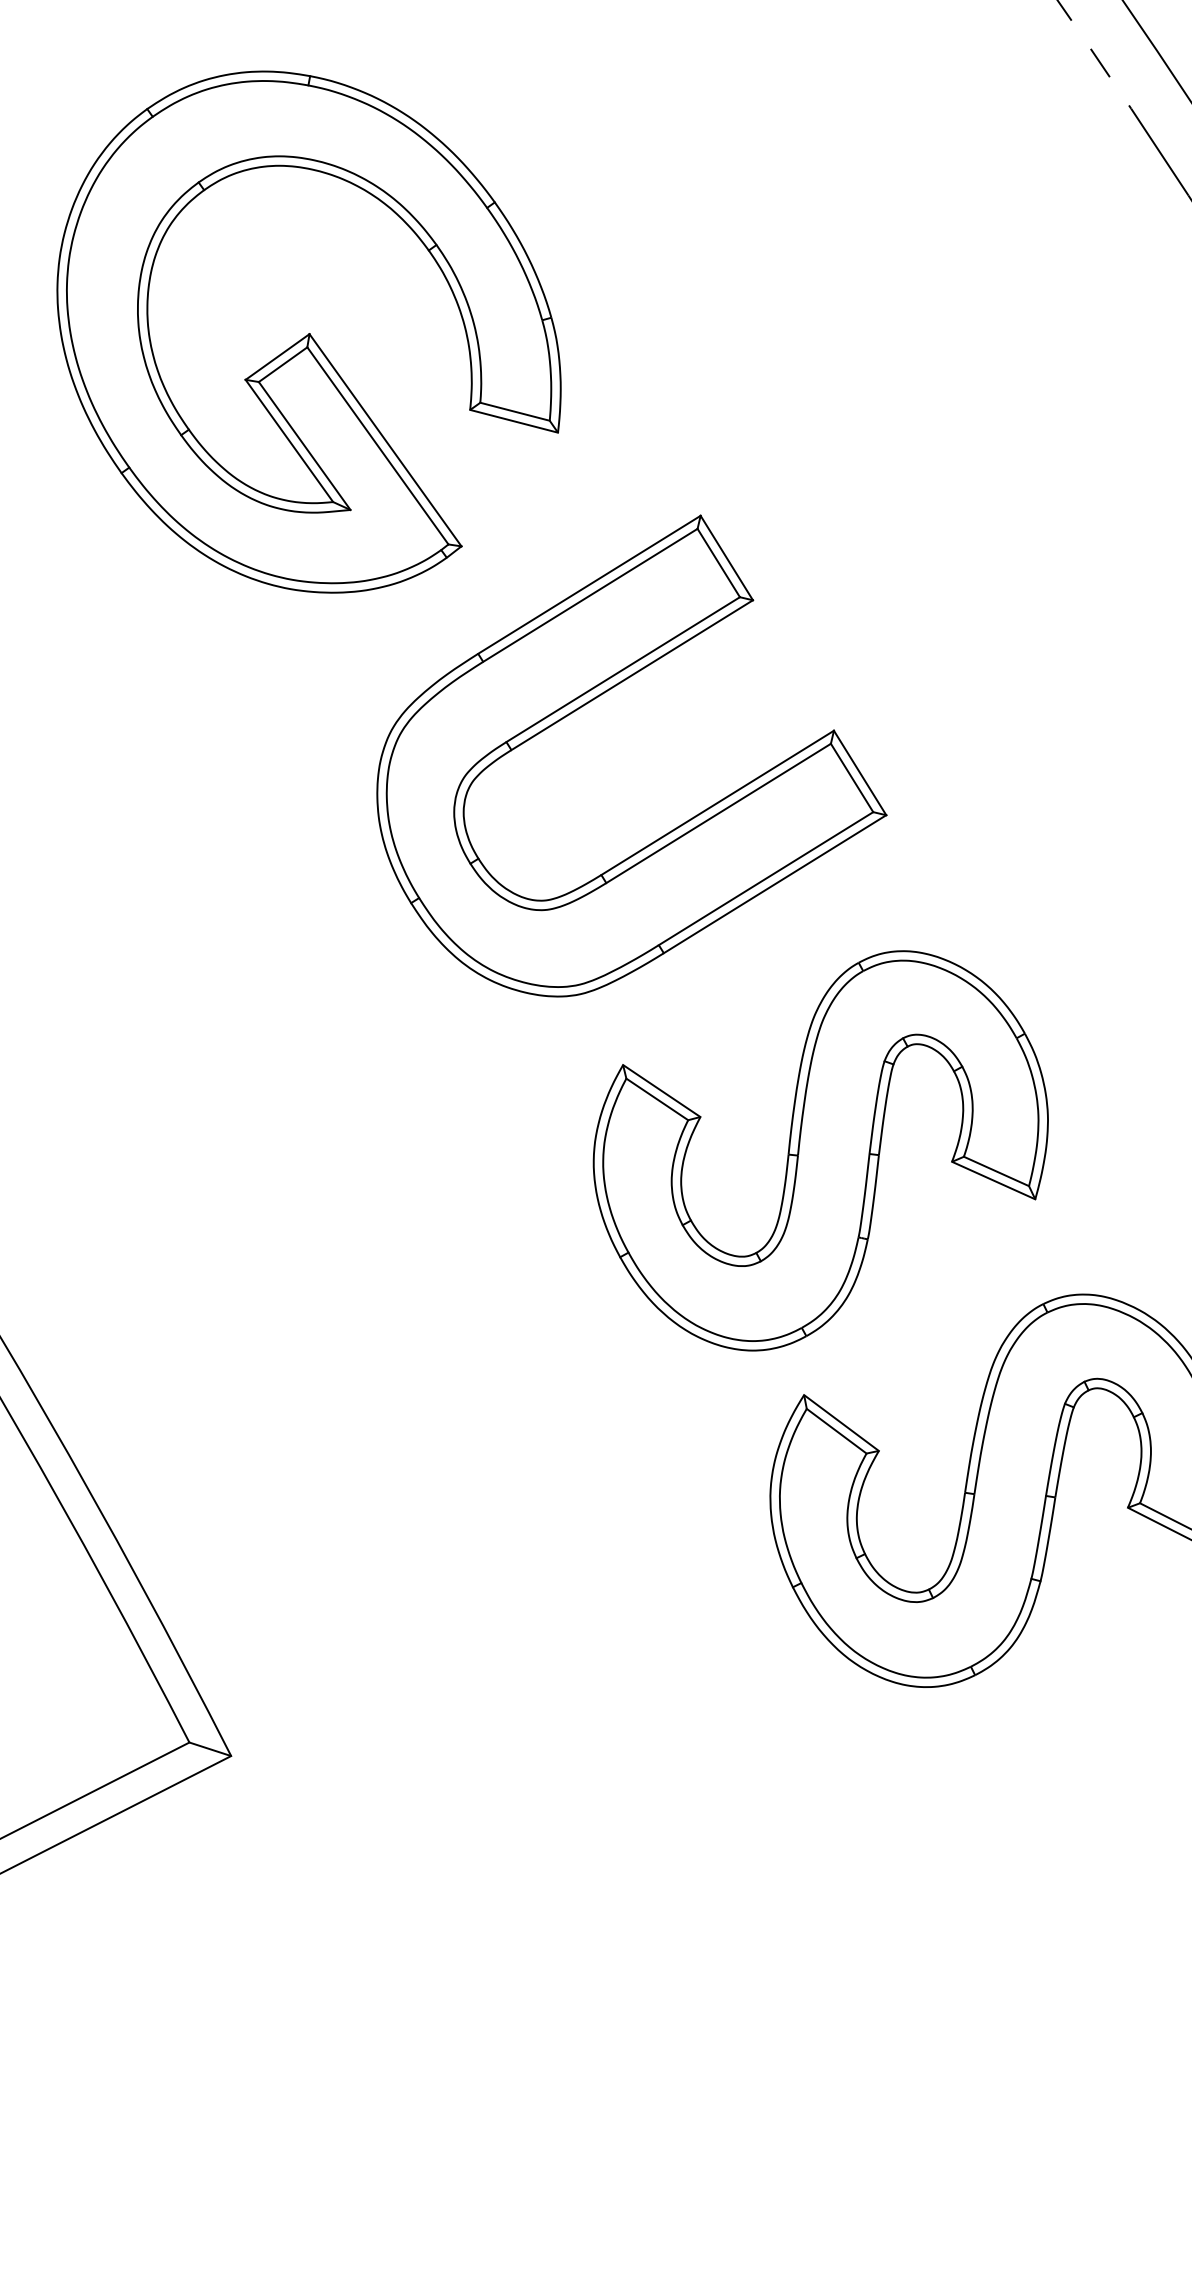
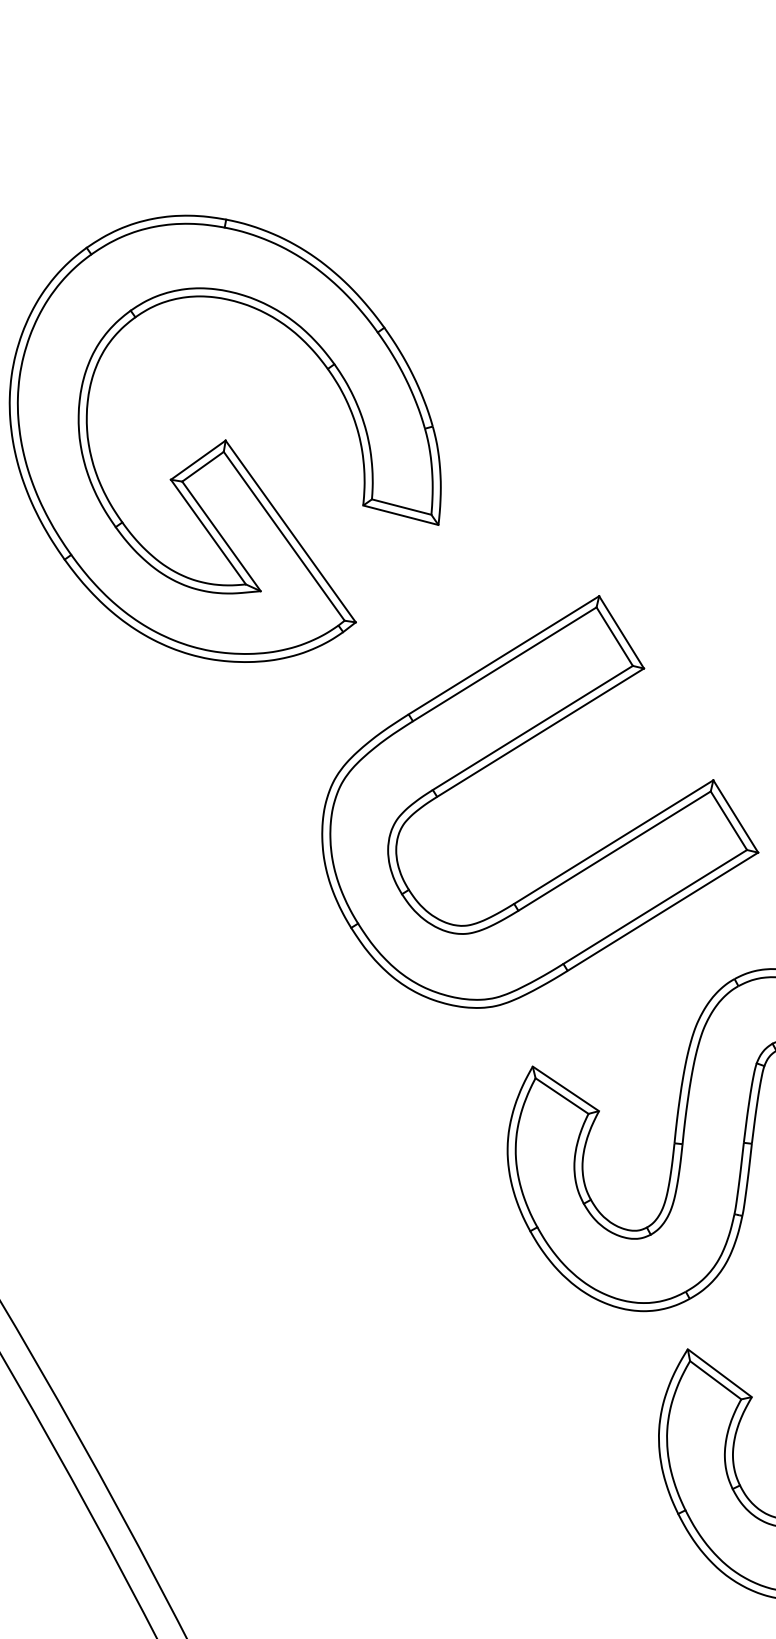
part: (308, 331) -> (224, 438), moved

